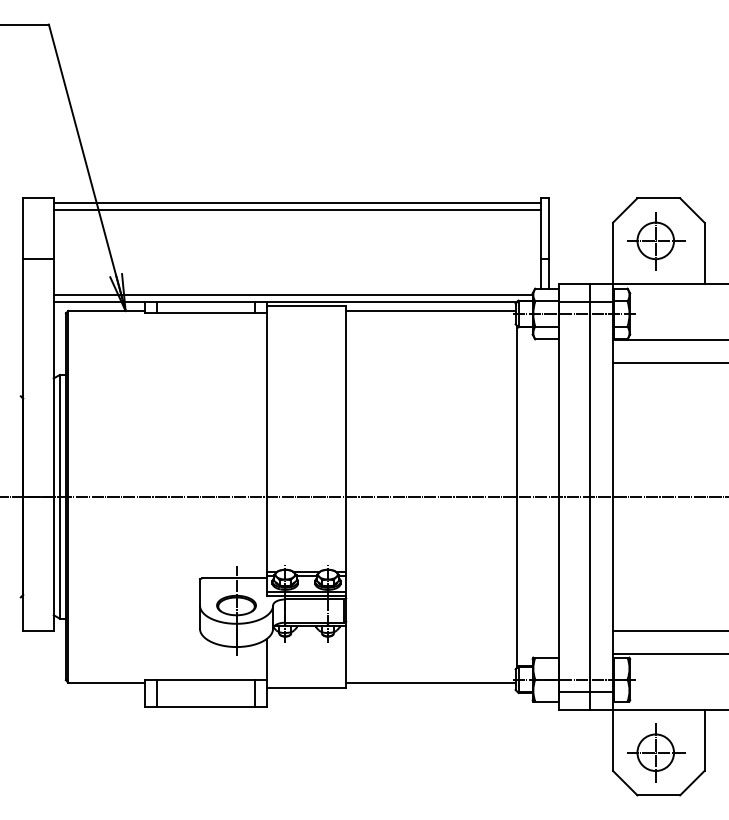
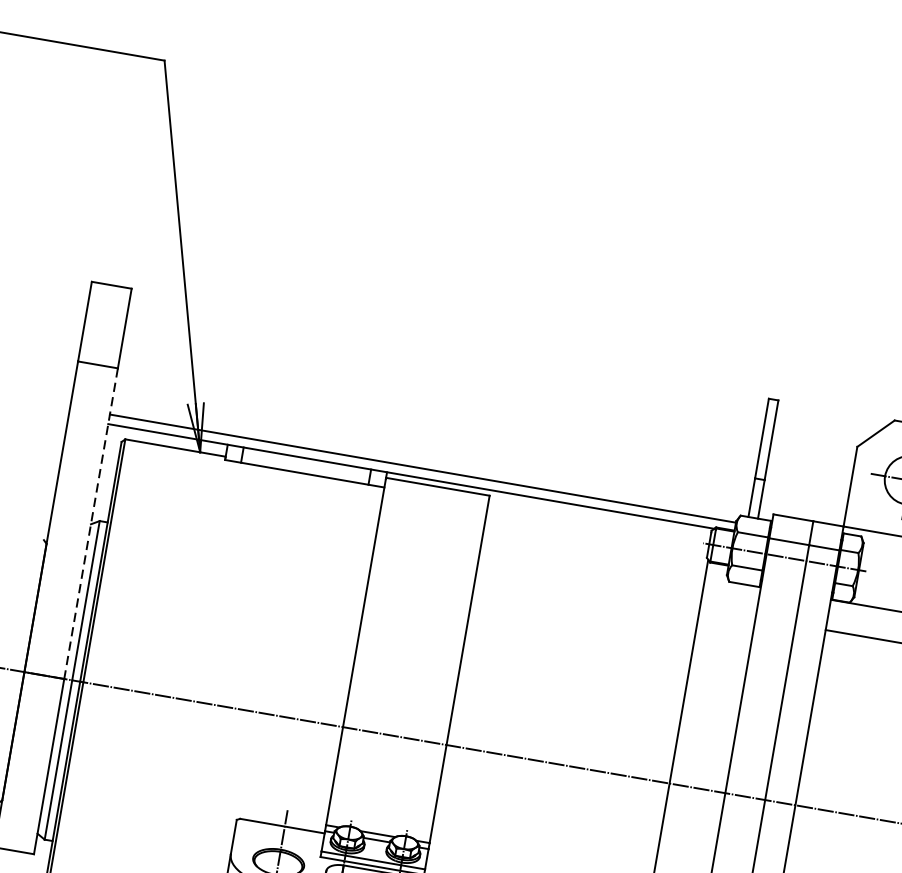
line: (297, 203) -> (449, 350), removed
line: (297, 210) -> (447, 359), removed
line: (430, 310) -> (598, 520), removed
line: (53, 378) -> (90, 524), solid -> dashed

